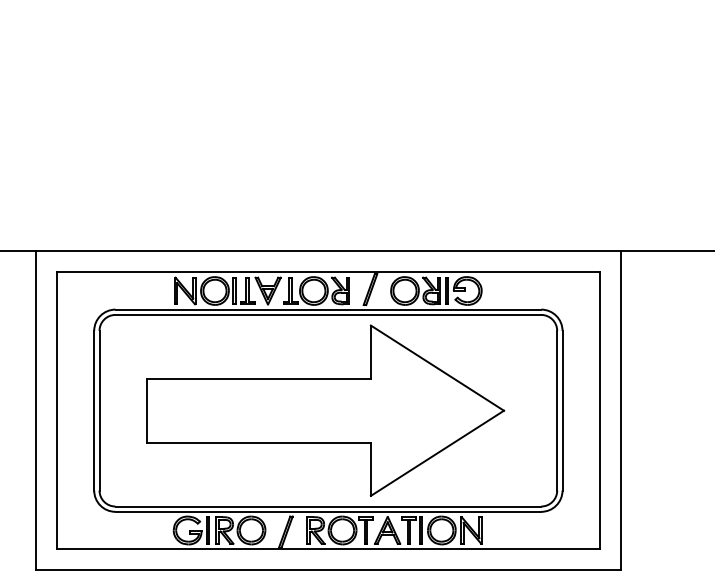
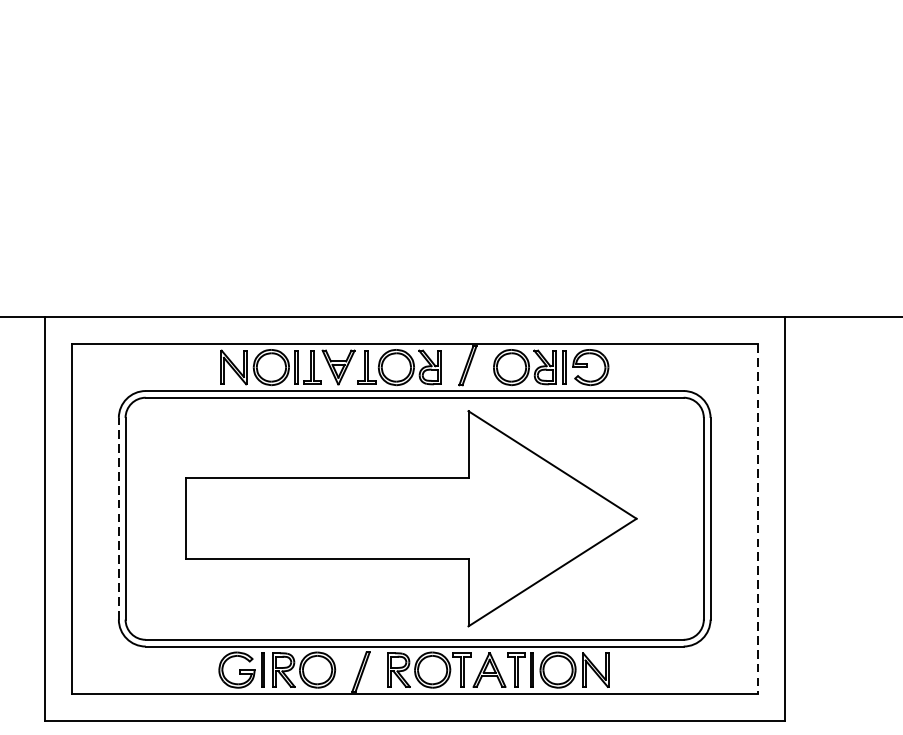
line: (94, 410) -> (119, 518), solid -> dashed
line: (599, 411) -> (757, 519), solid -> dashed

